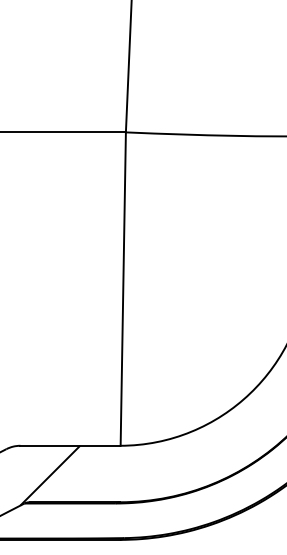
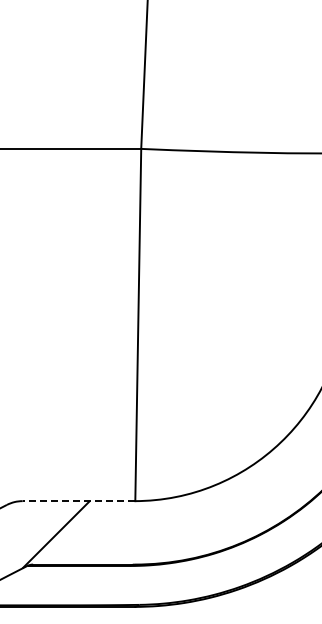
line: (70, 446) -> (78, 501), solid -> dashed

